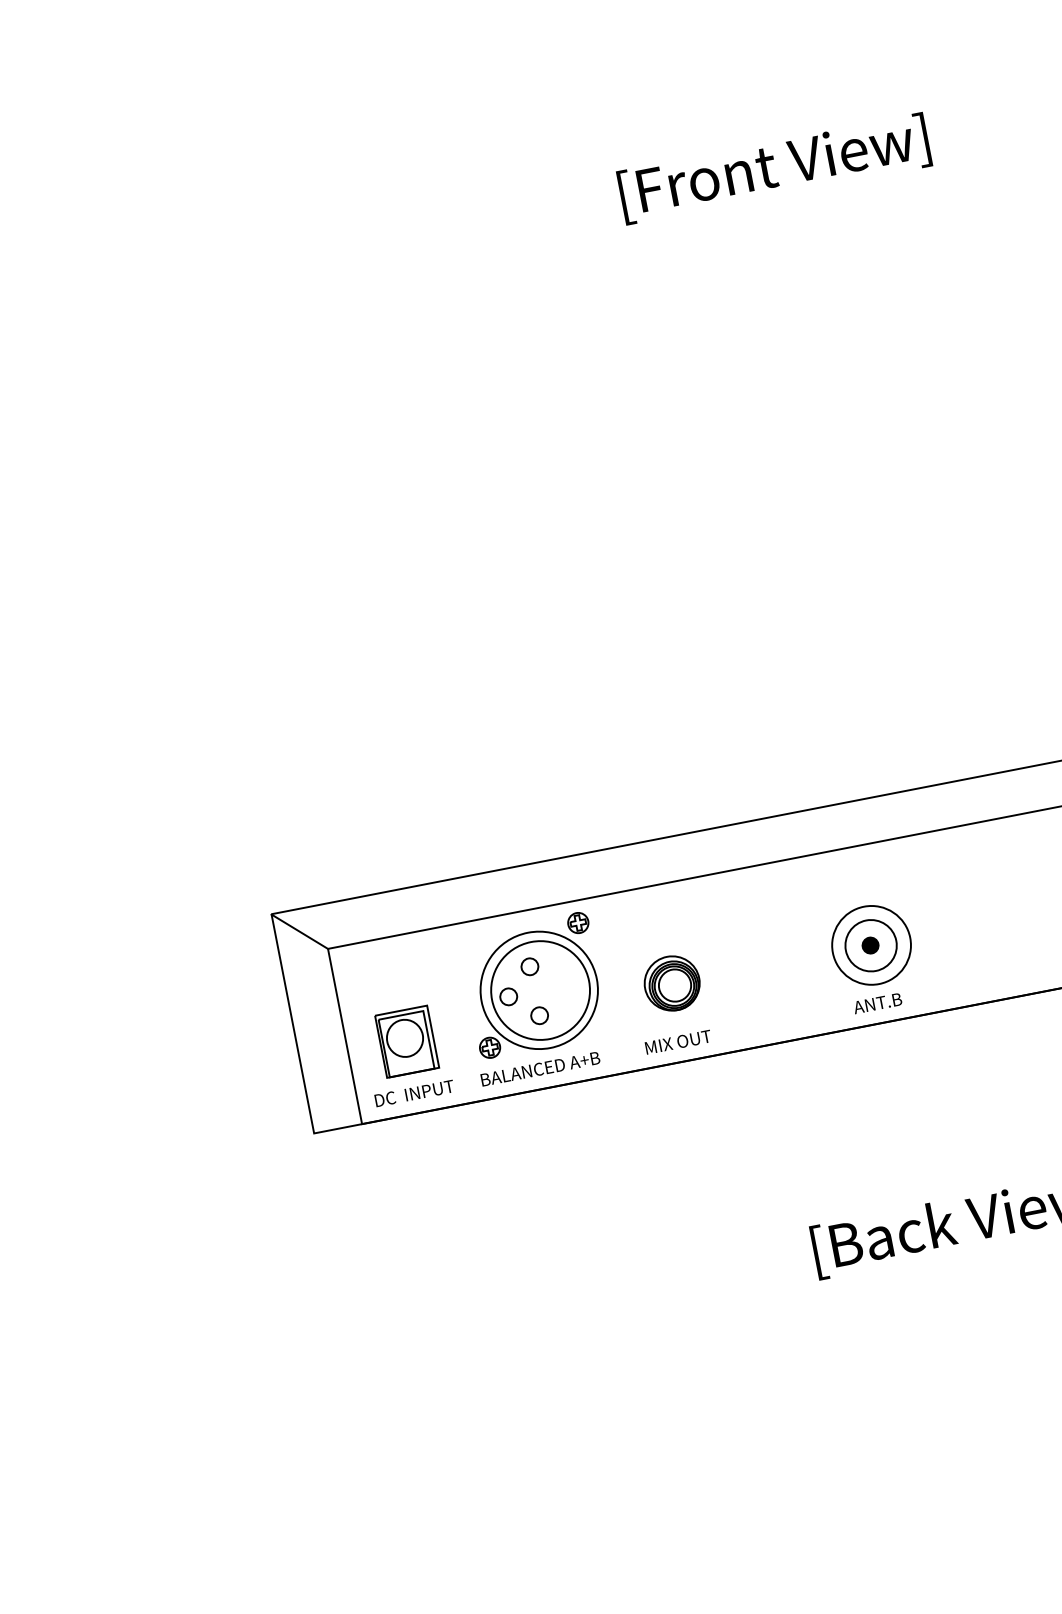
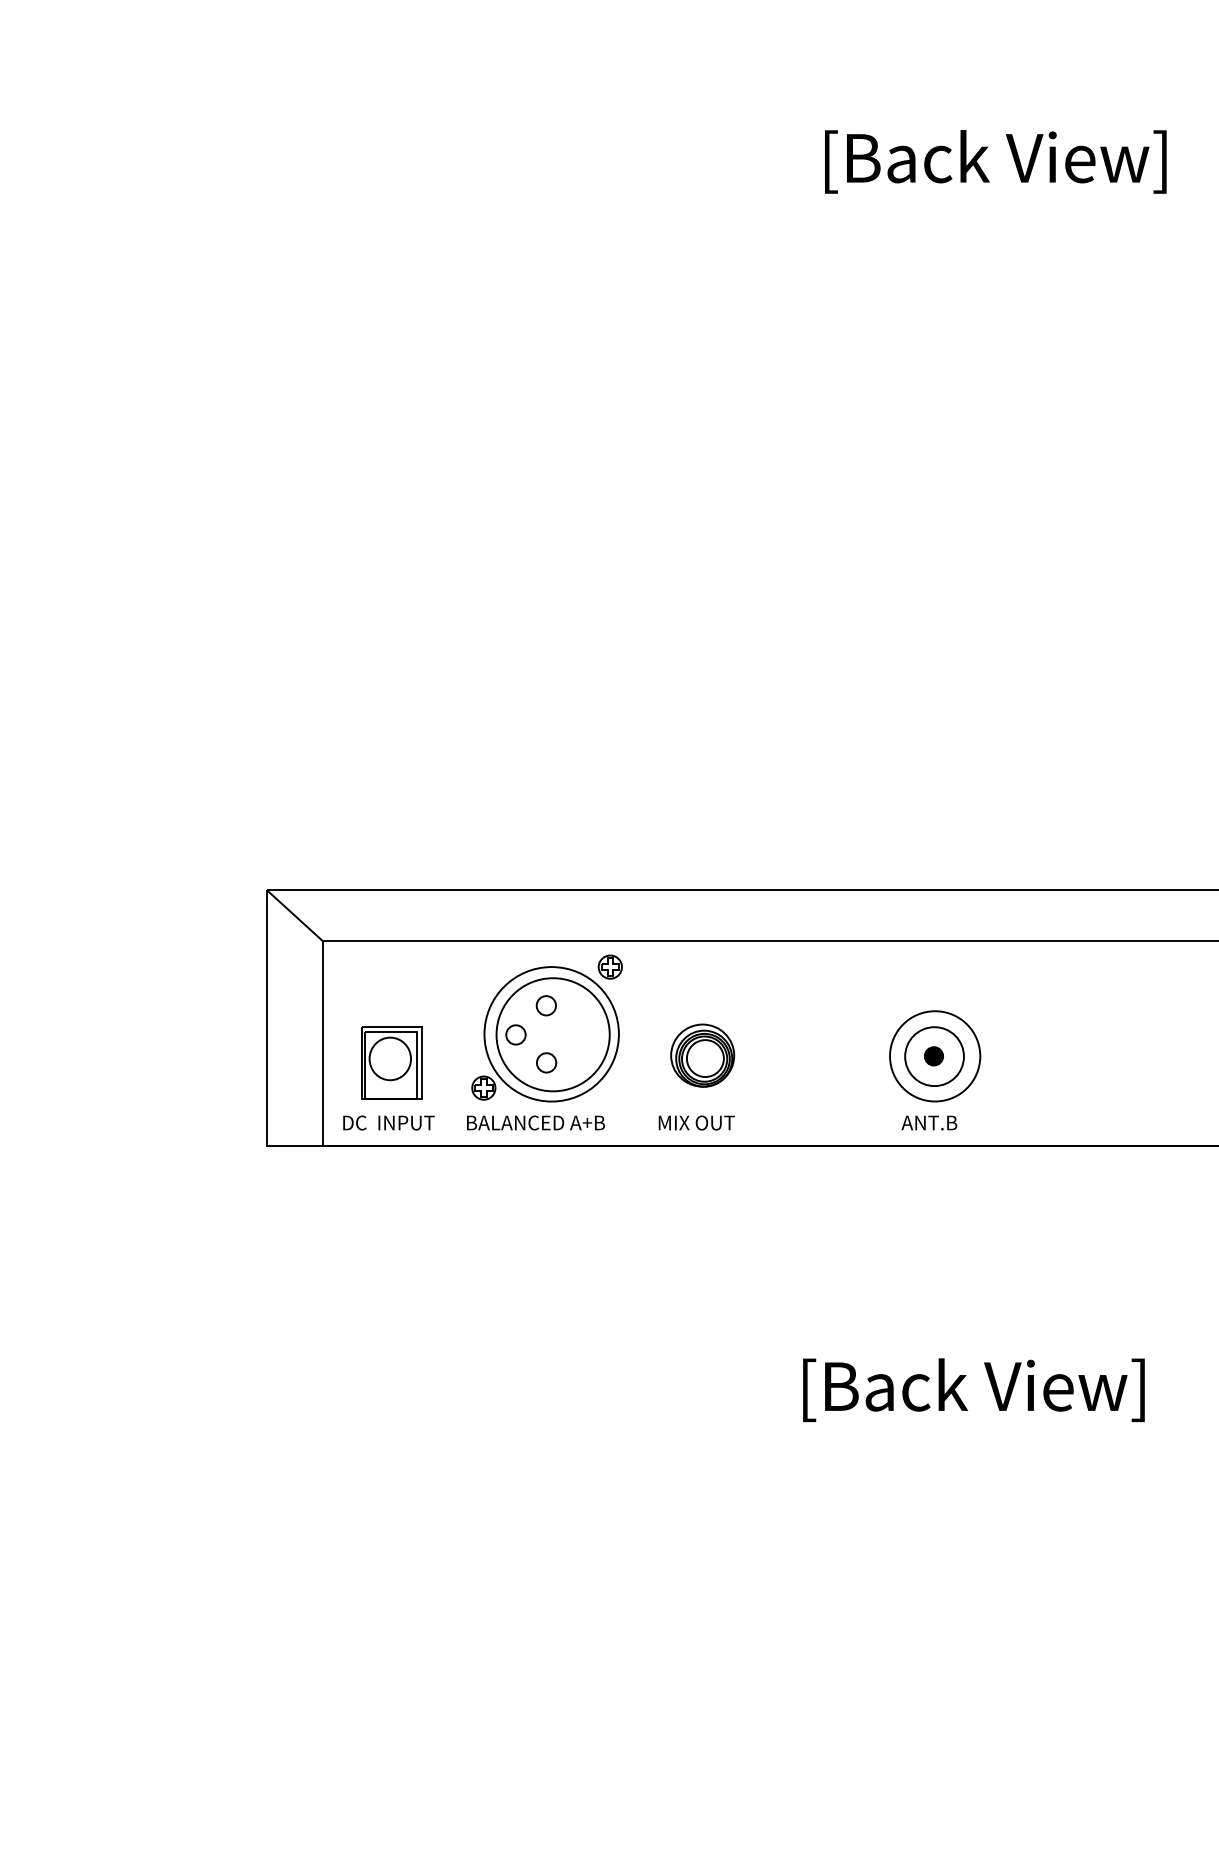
text: (774, 168) -> (995, 161), [Front View] -> [Back View]

